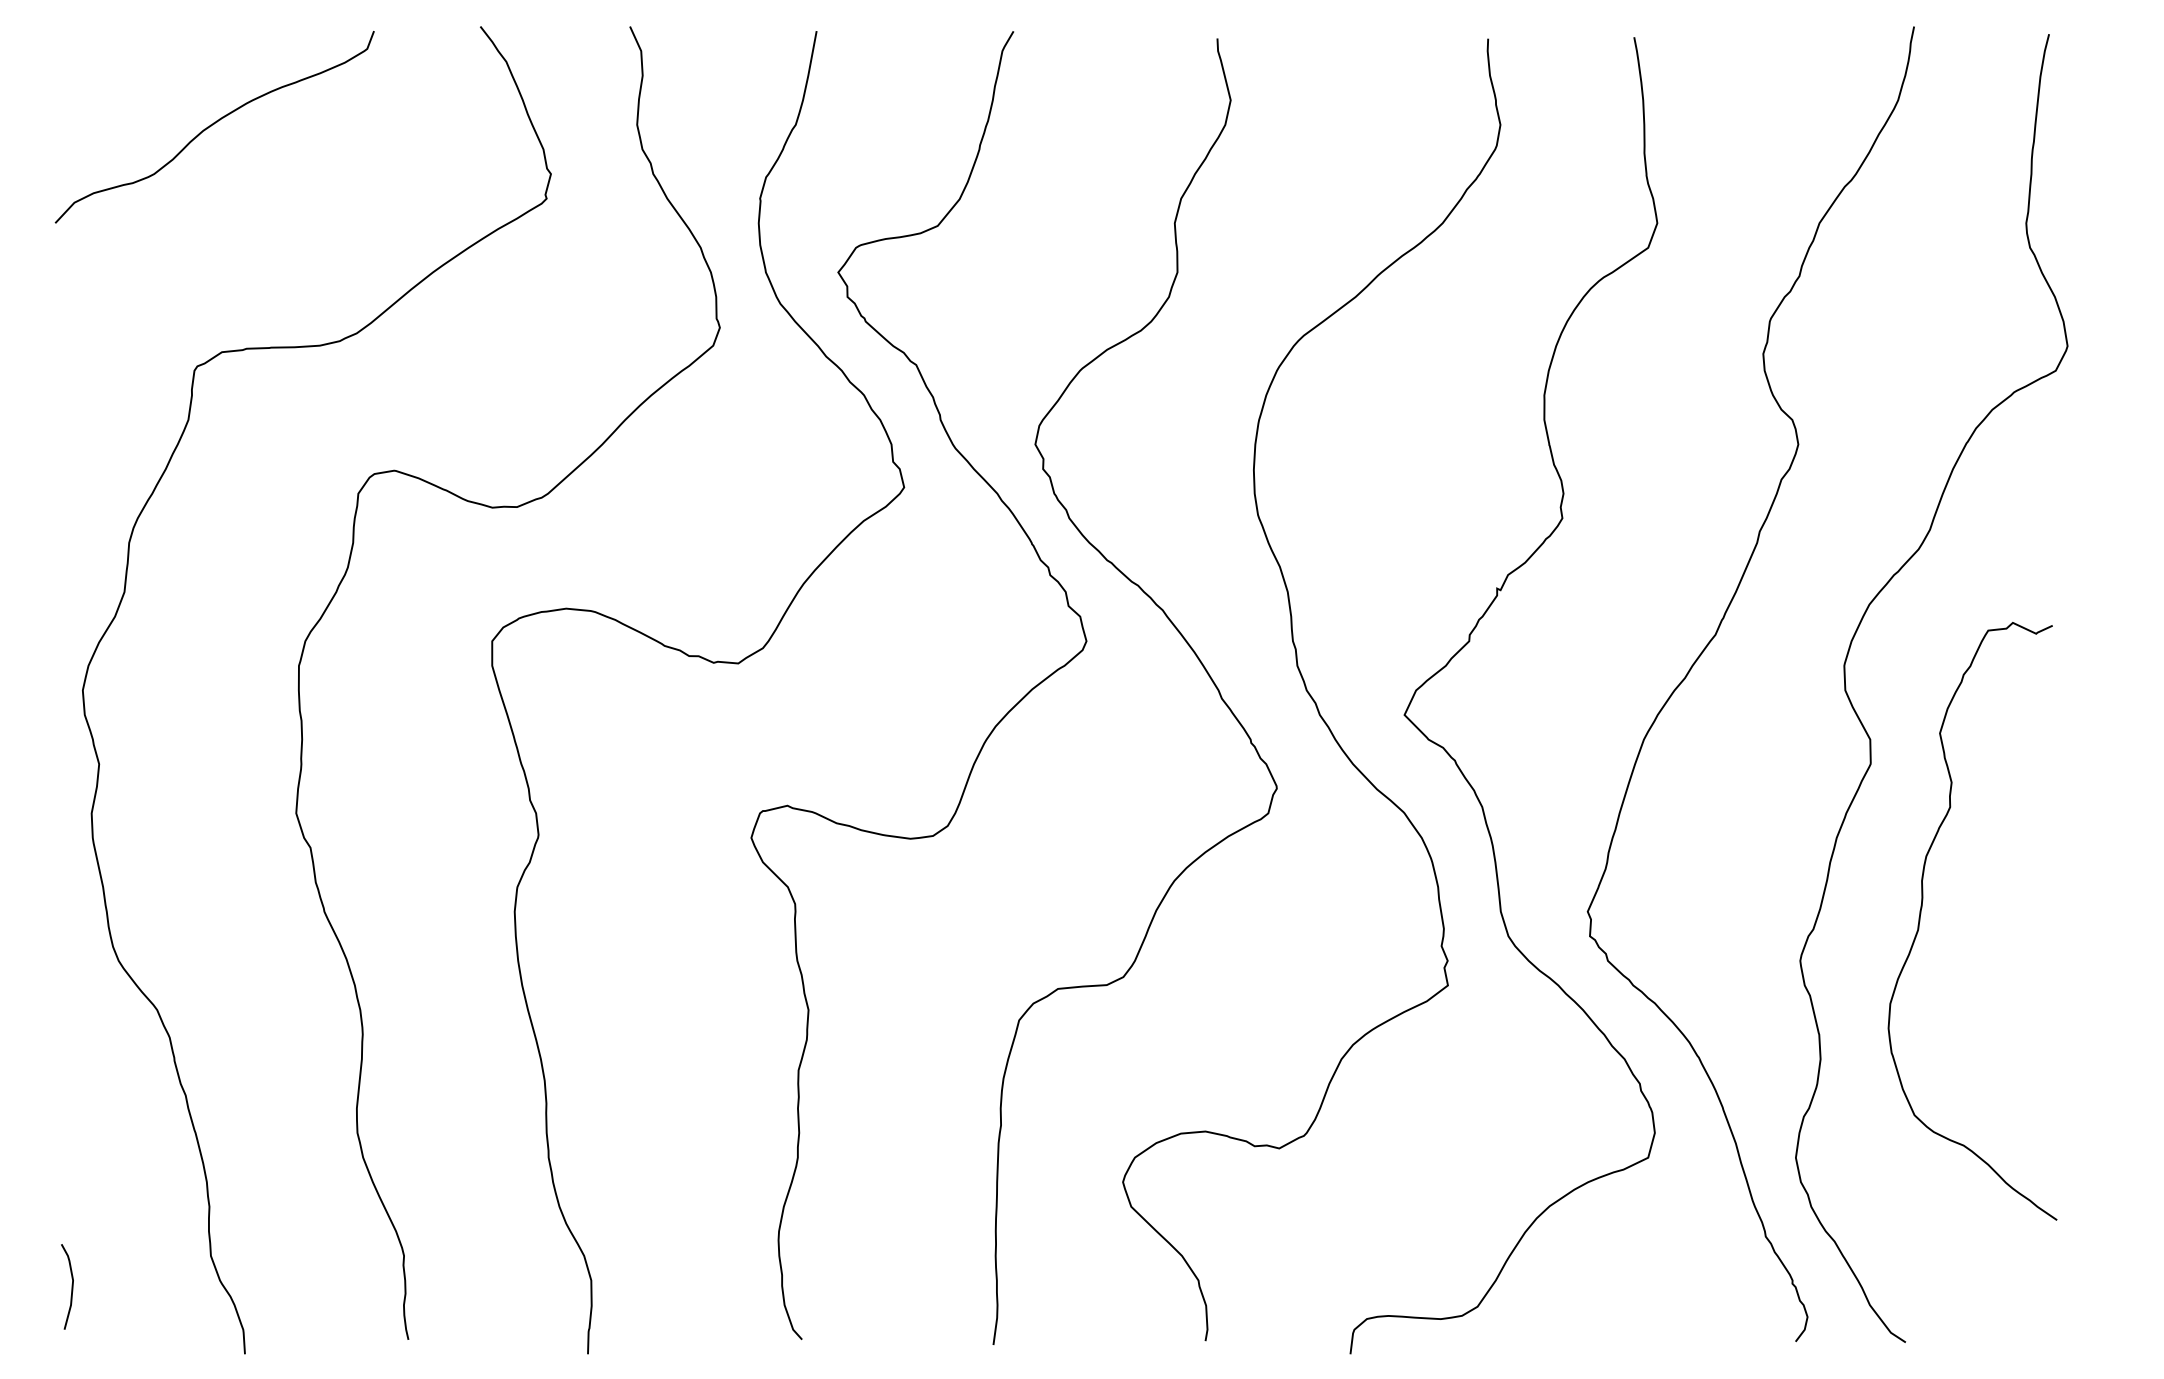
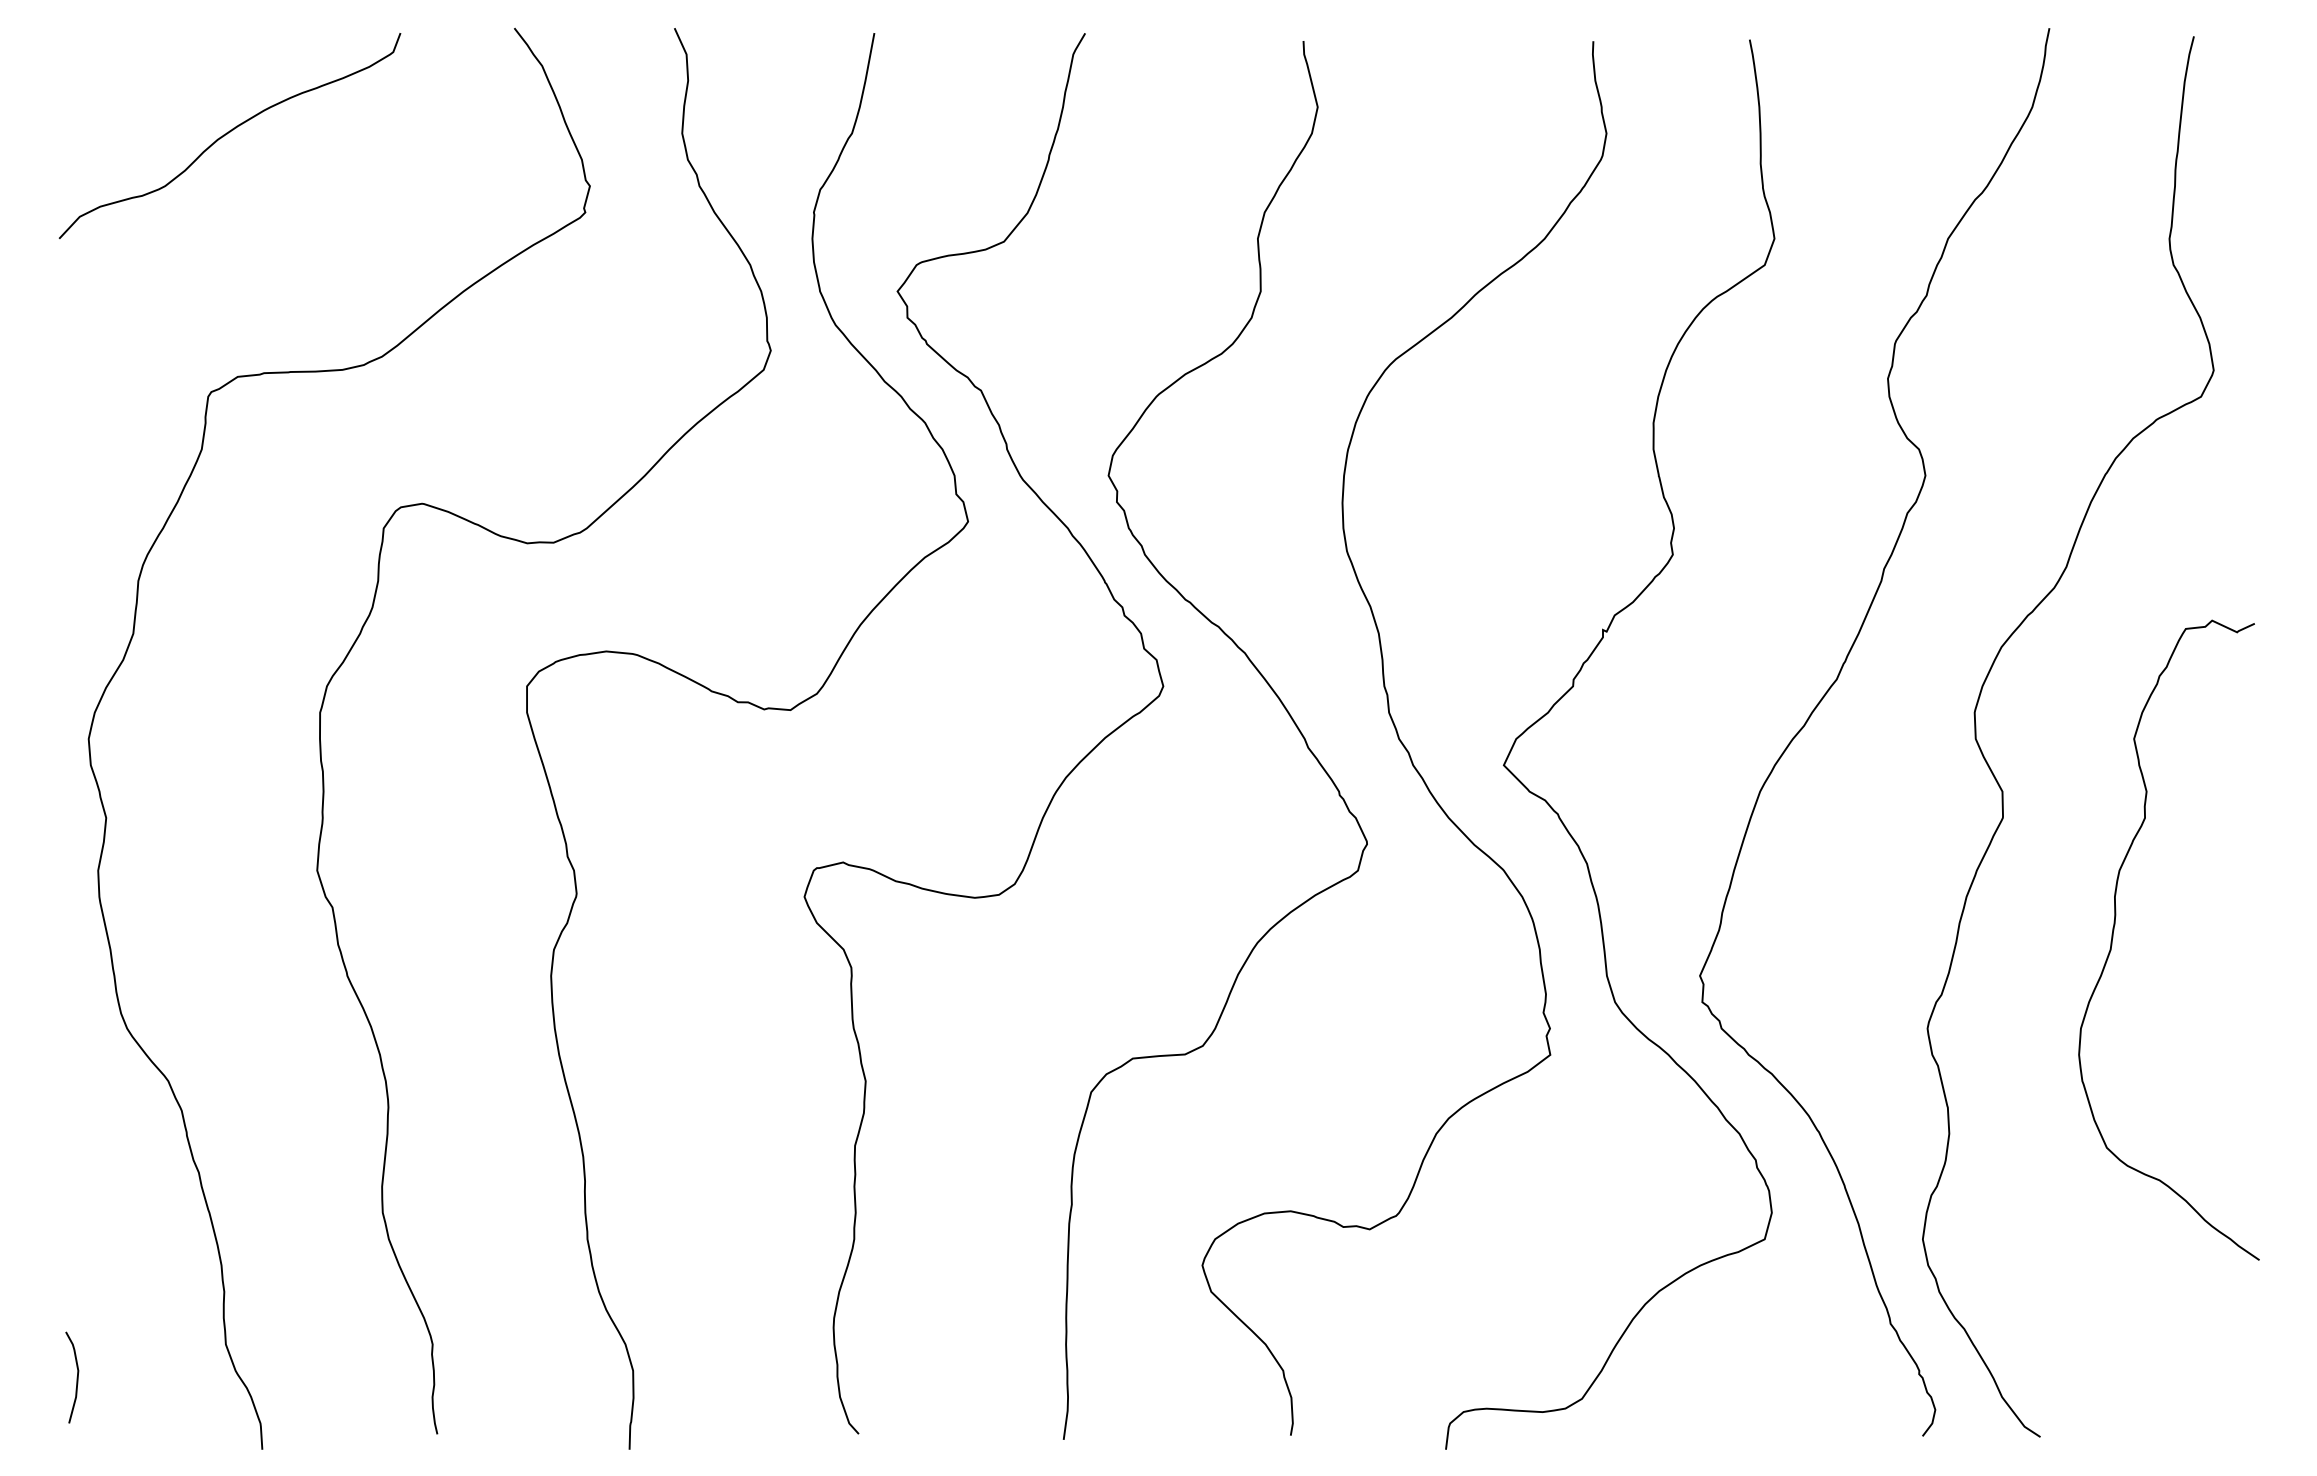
curve: (1921, 912) -> (2114, 930), moved

